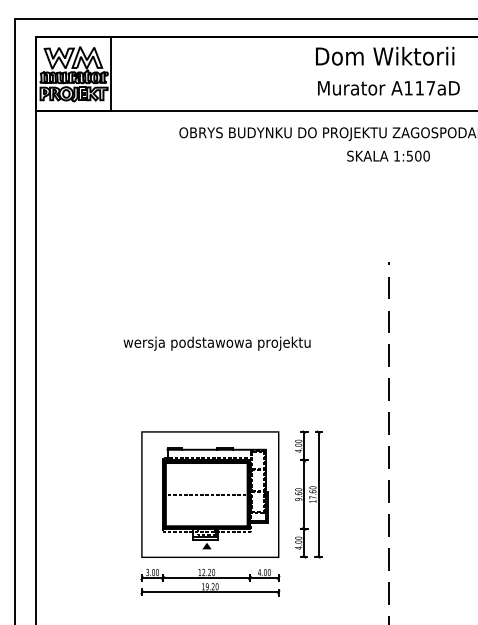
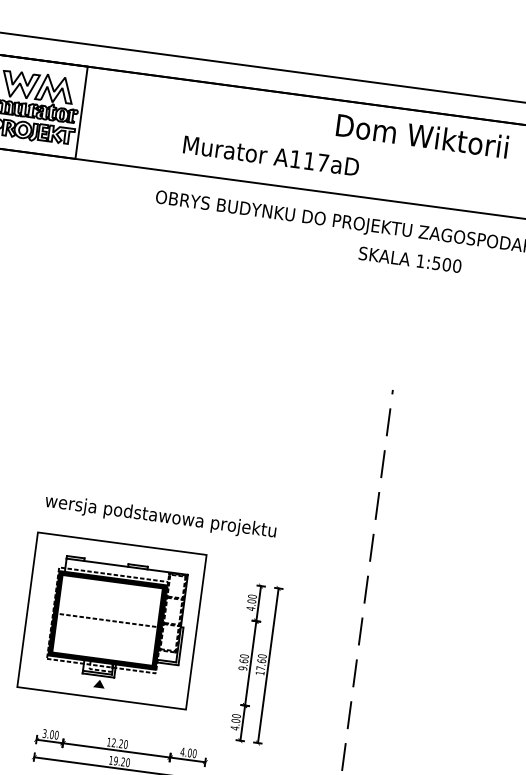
text: (388, 88) -> (270, 156), moved
text: (216, 343) -> (160, 516), moved
part: (210, 494) -> (112, 620), moved

